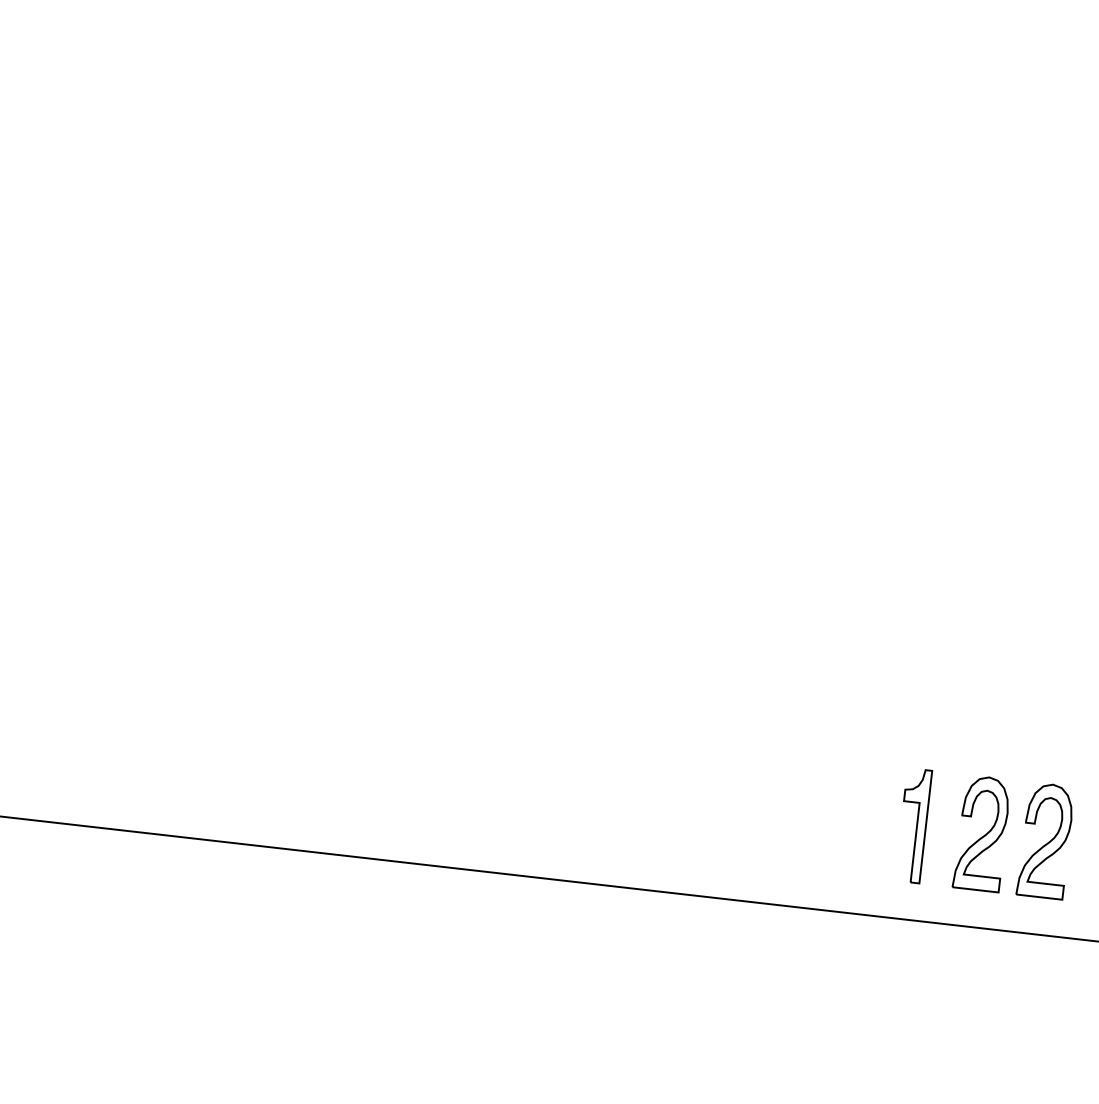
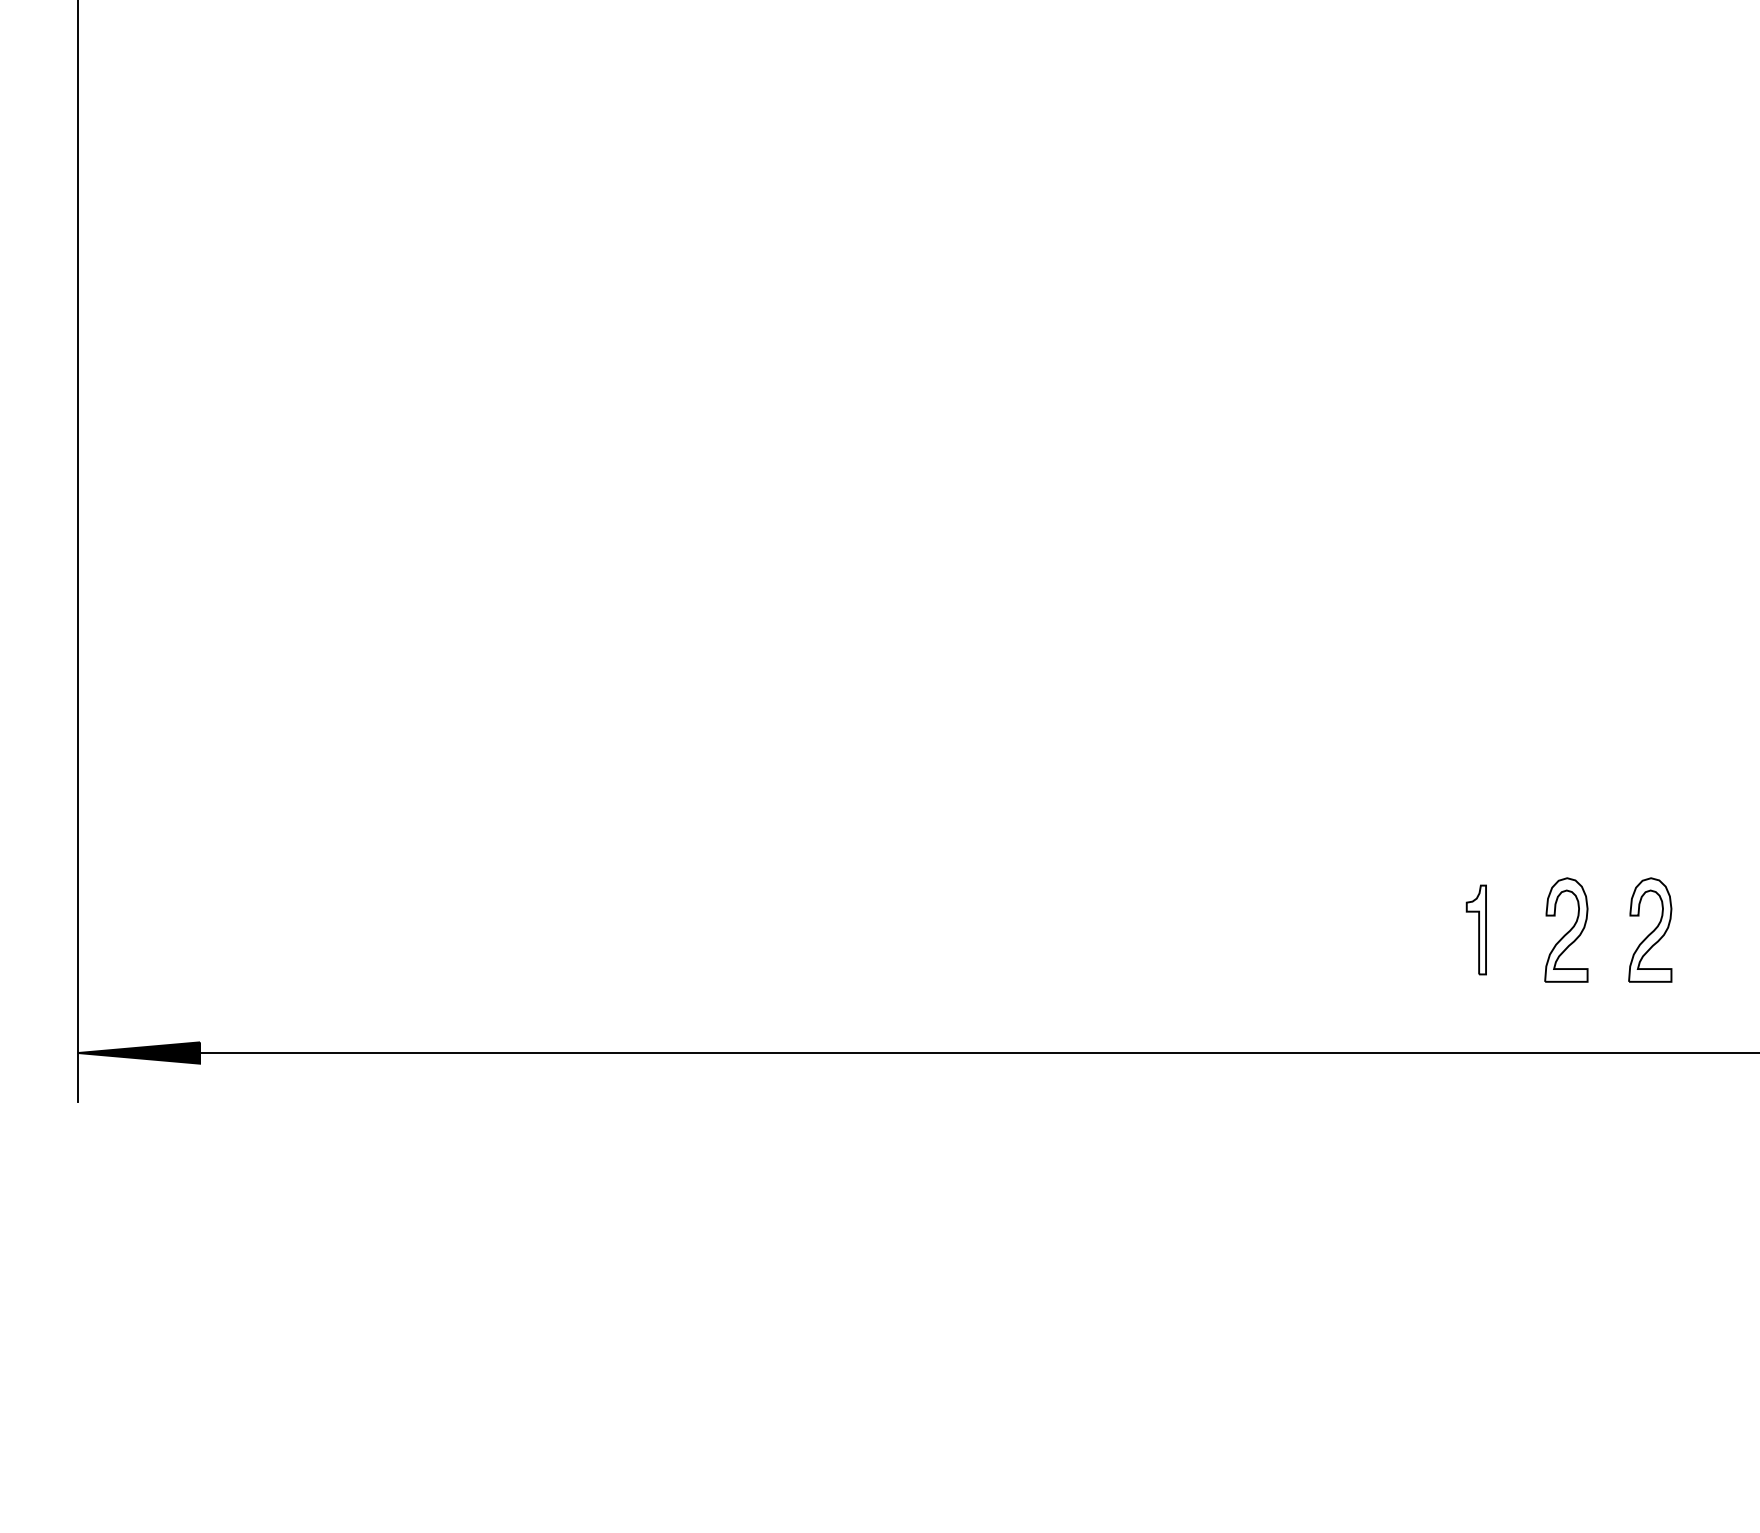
part: (913, 825) -> (1476, 929), size x0.6
part: (982, 833) -> (1566, 929), size x0.7
part: (1046, 840) -> (1650, 929), size x0.7

